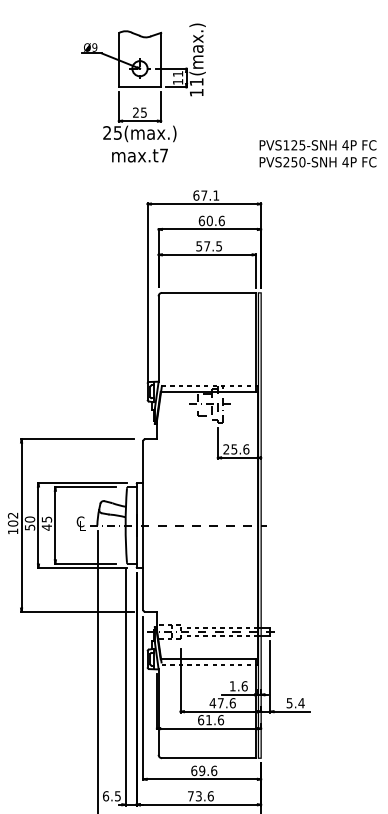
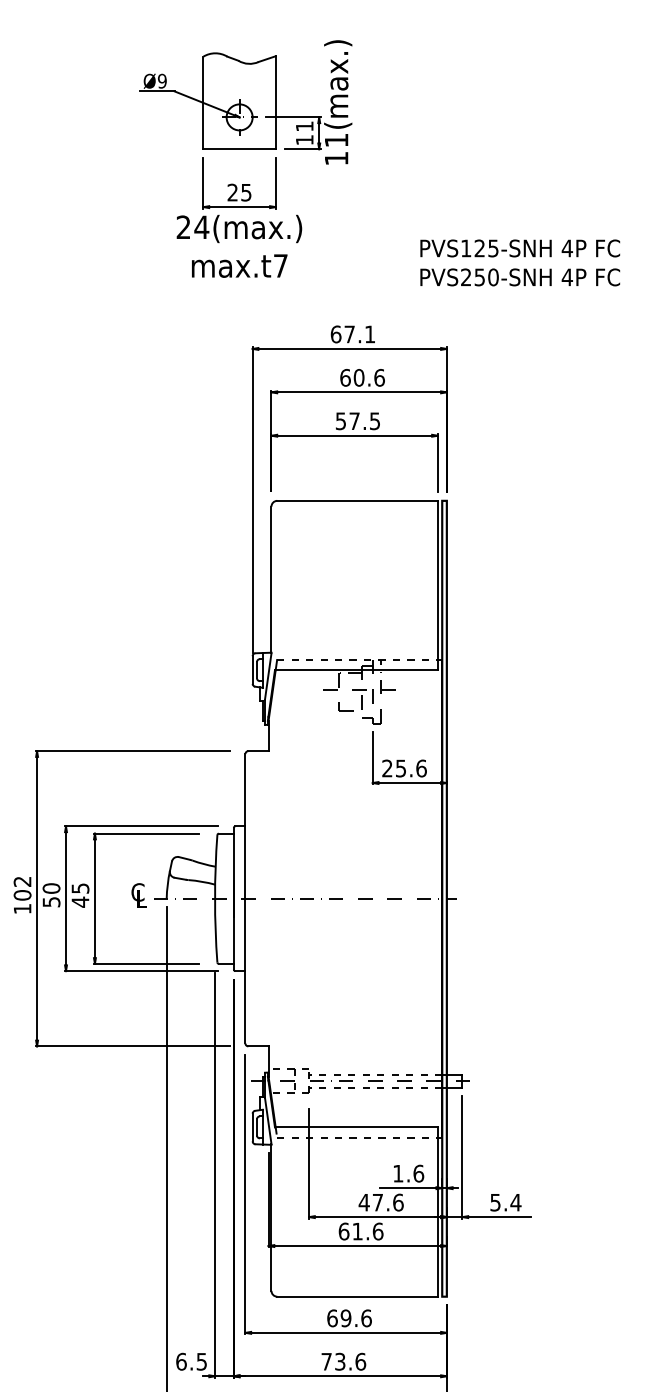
text: (117, 132) -> (201, 226), 25(max.) -> 24(max.)
text: (317, 153) -> (519, 262), moved

